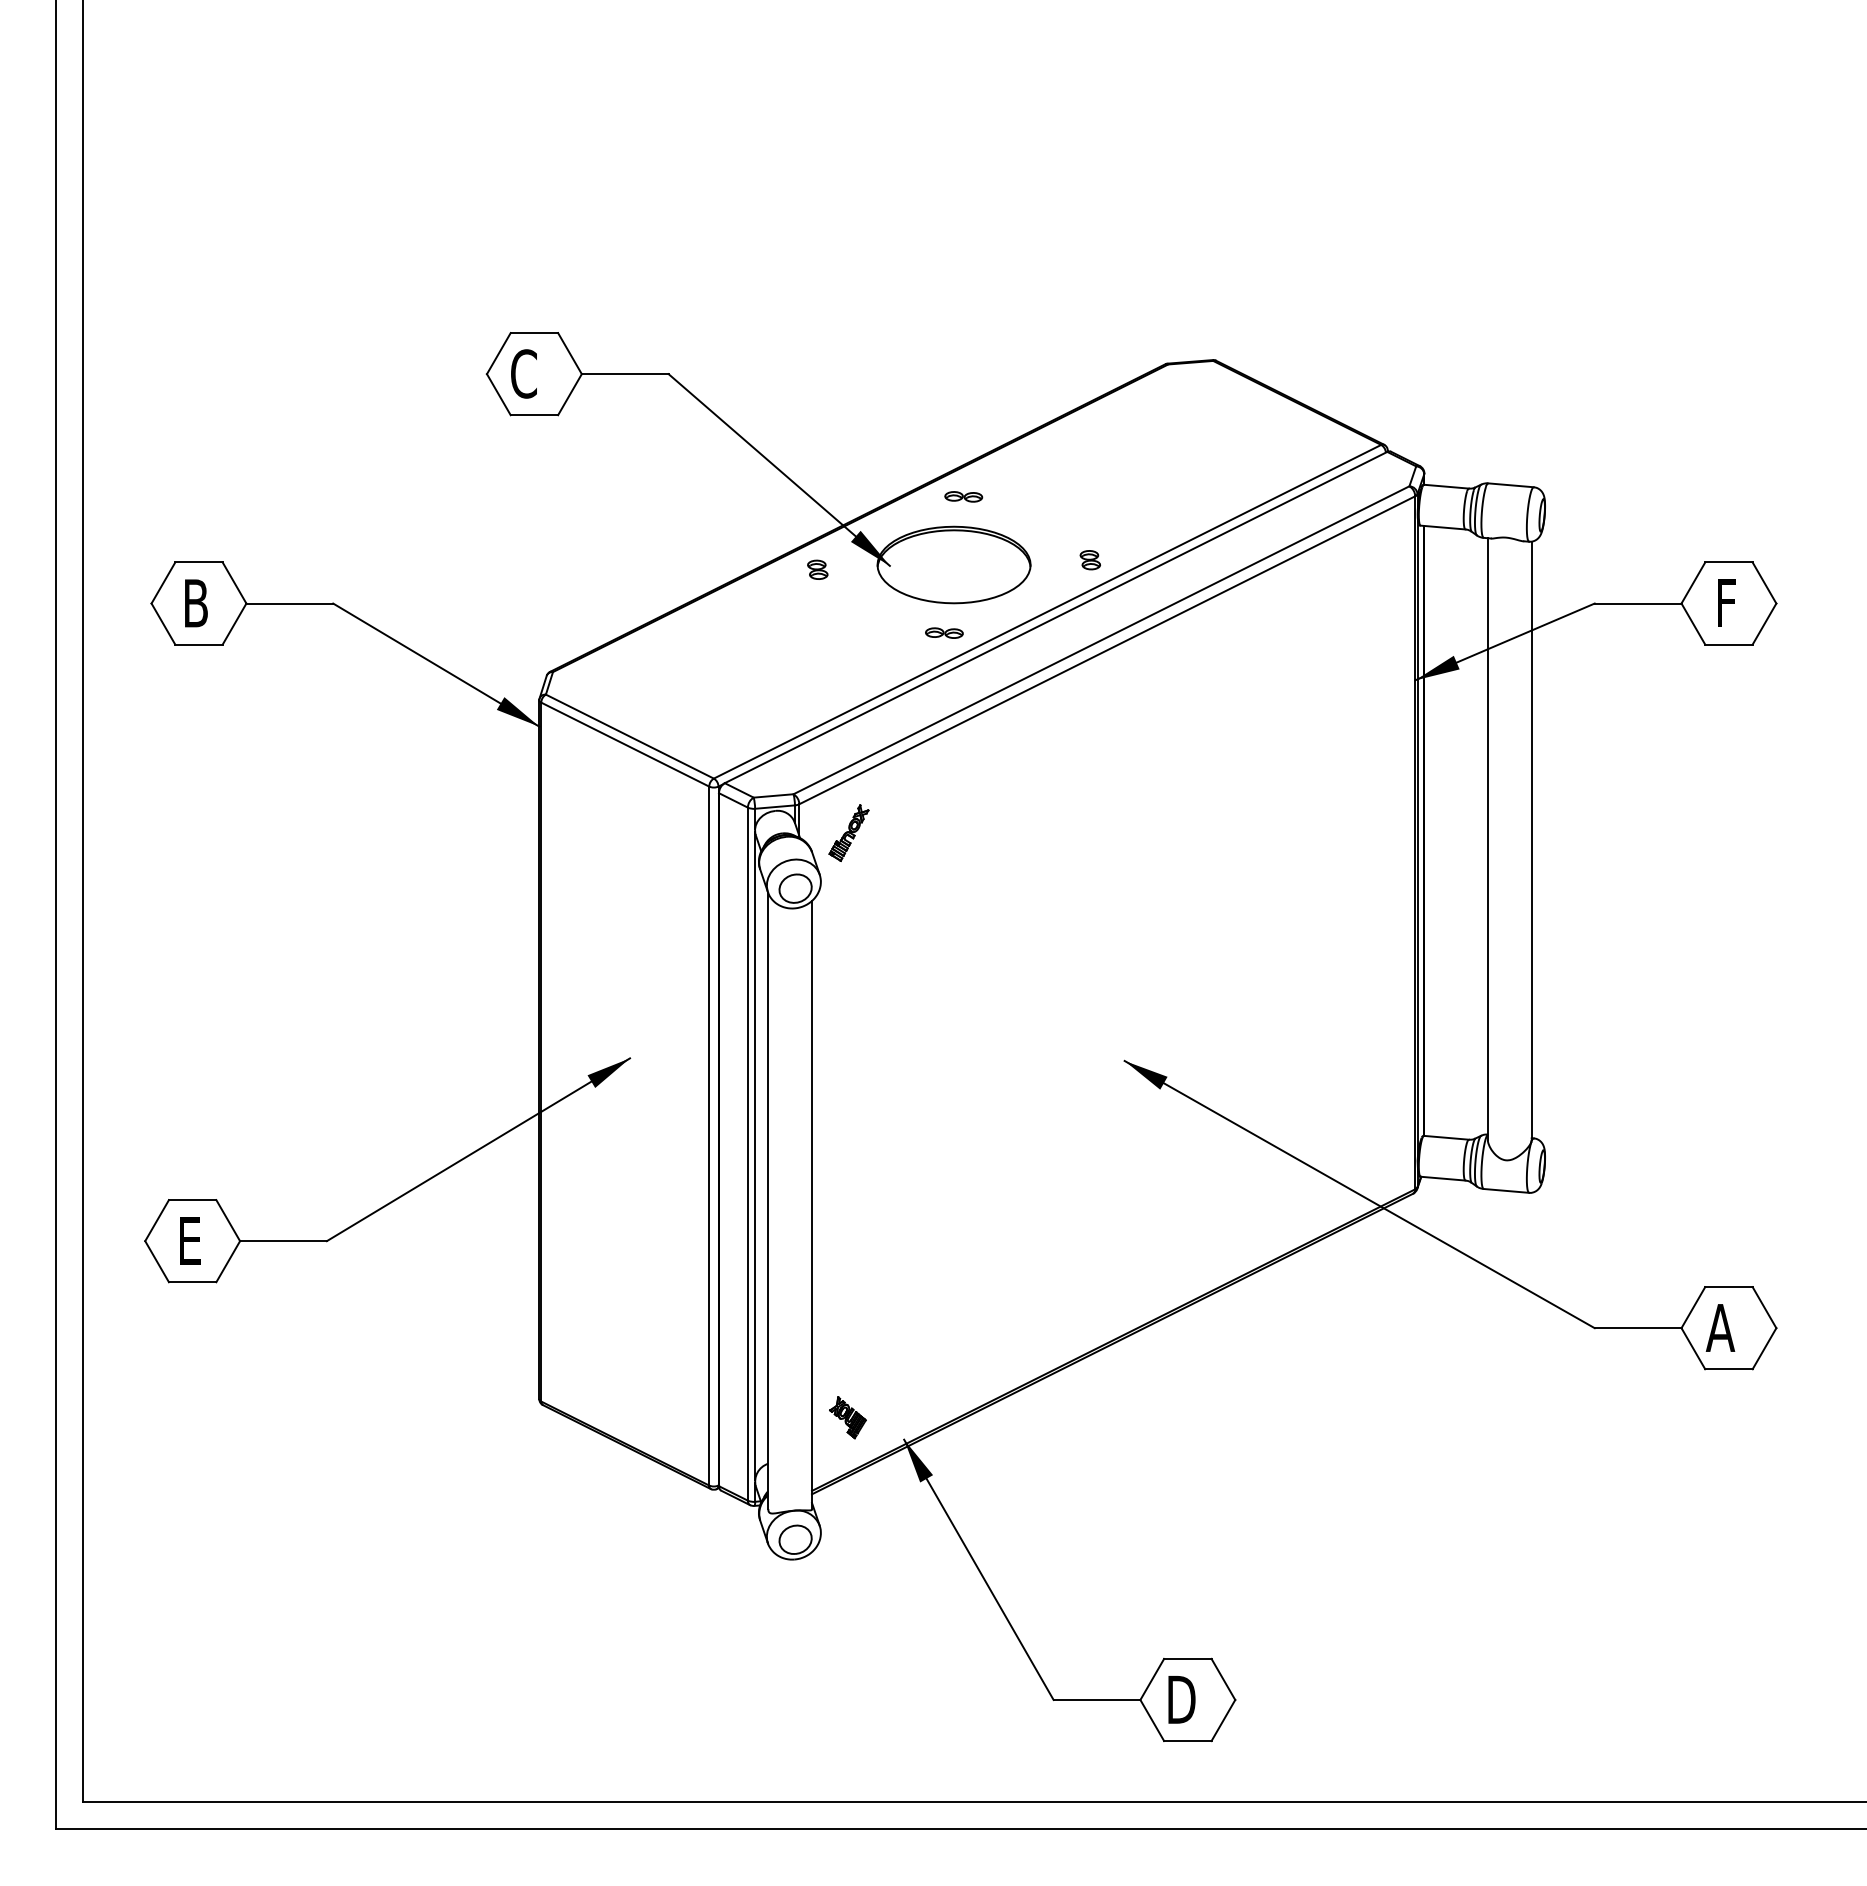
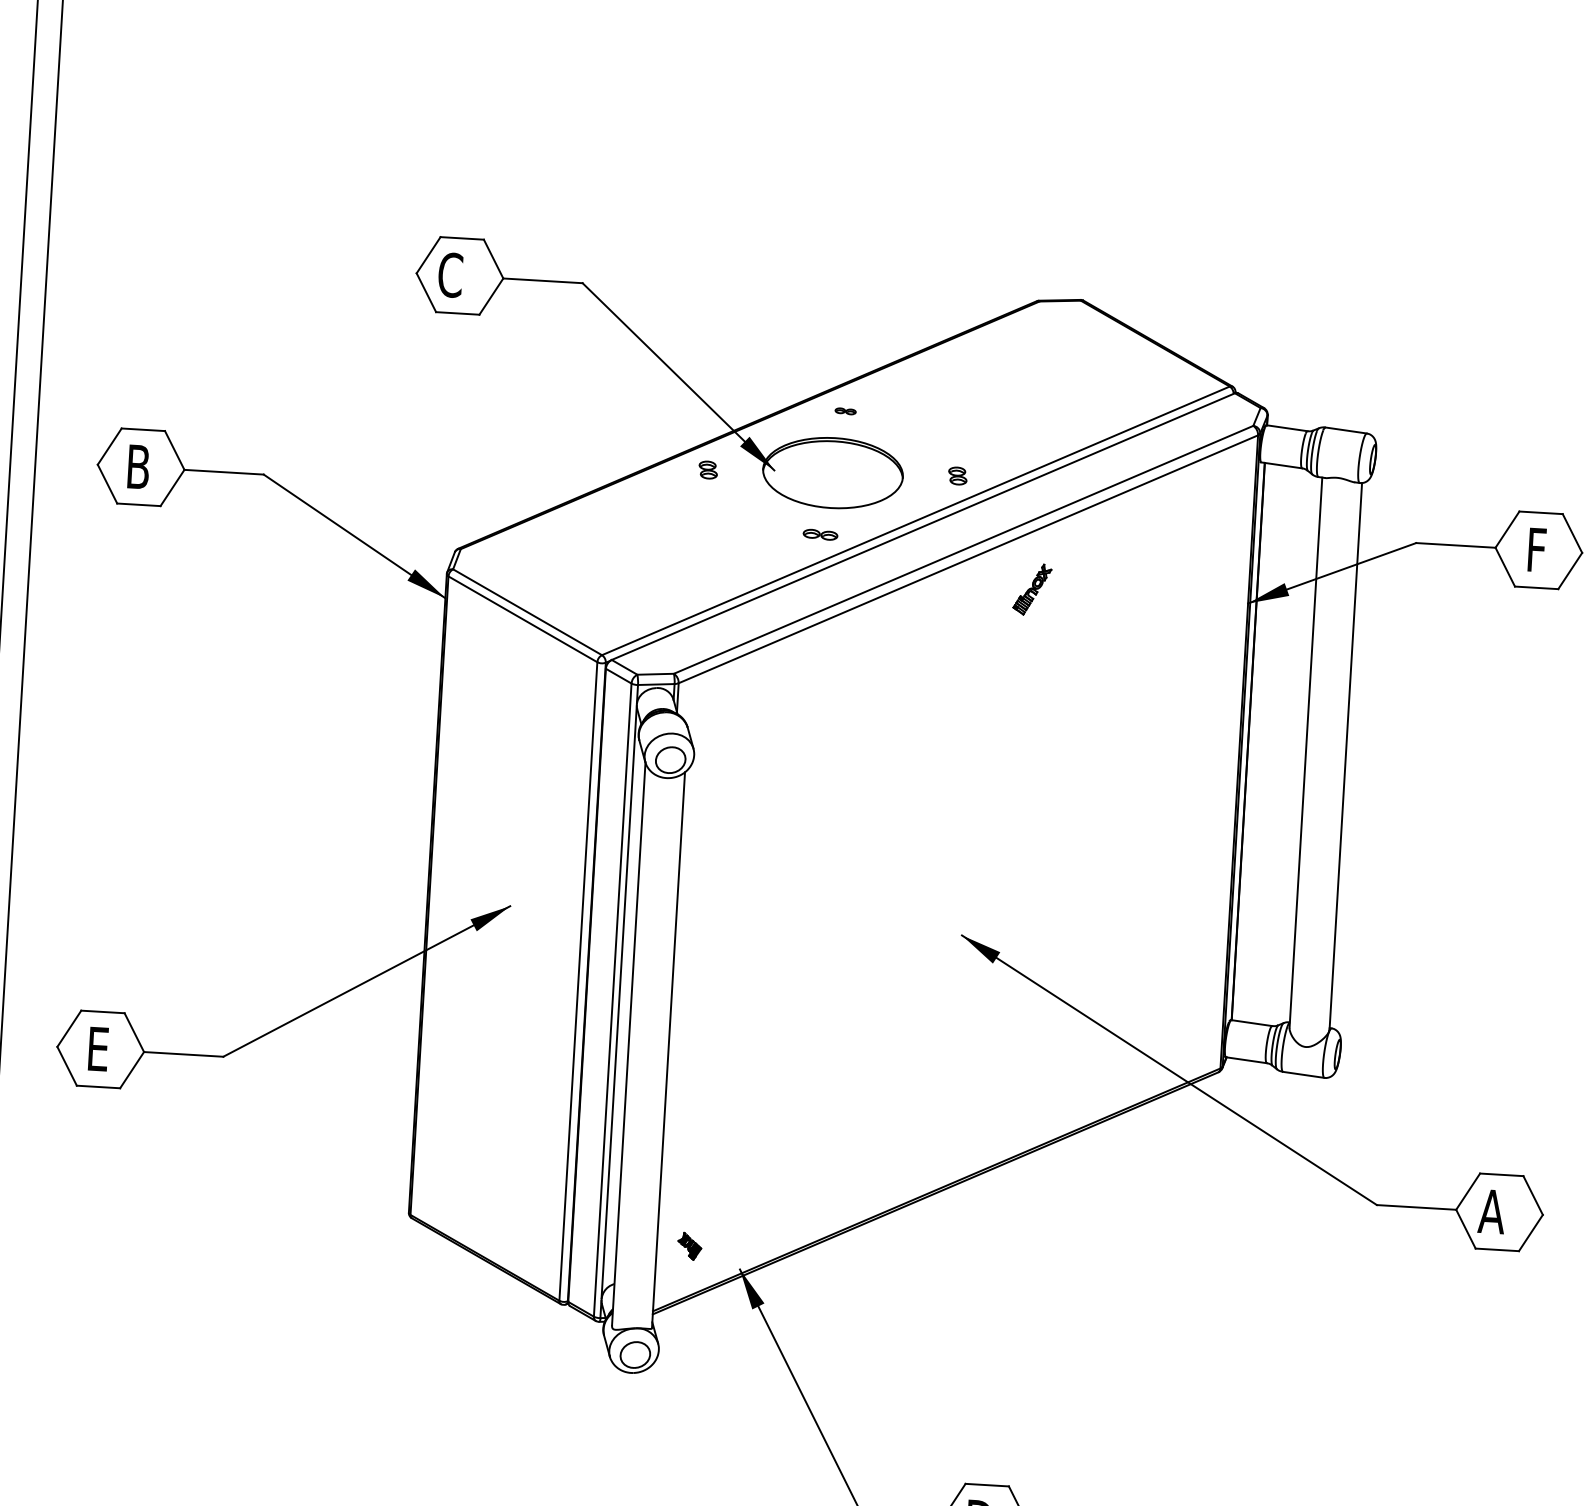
part: (963, 496) -> (845, 411), size x0.6
part: (848, 832) -> (1031, 588), moved
part: (847, 1417) -> (689, 1246), size x0.7

